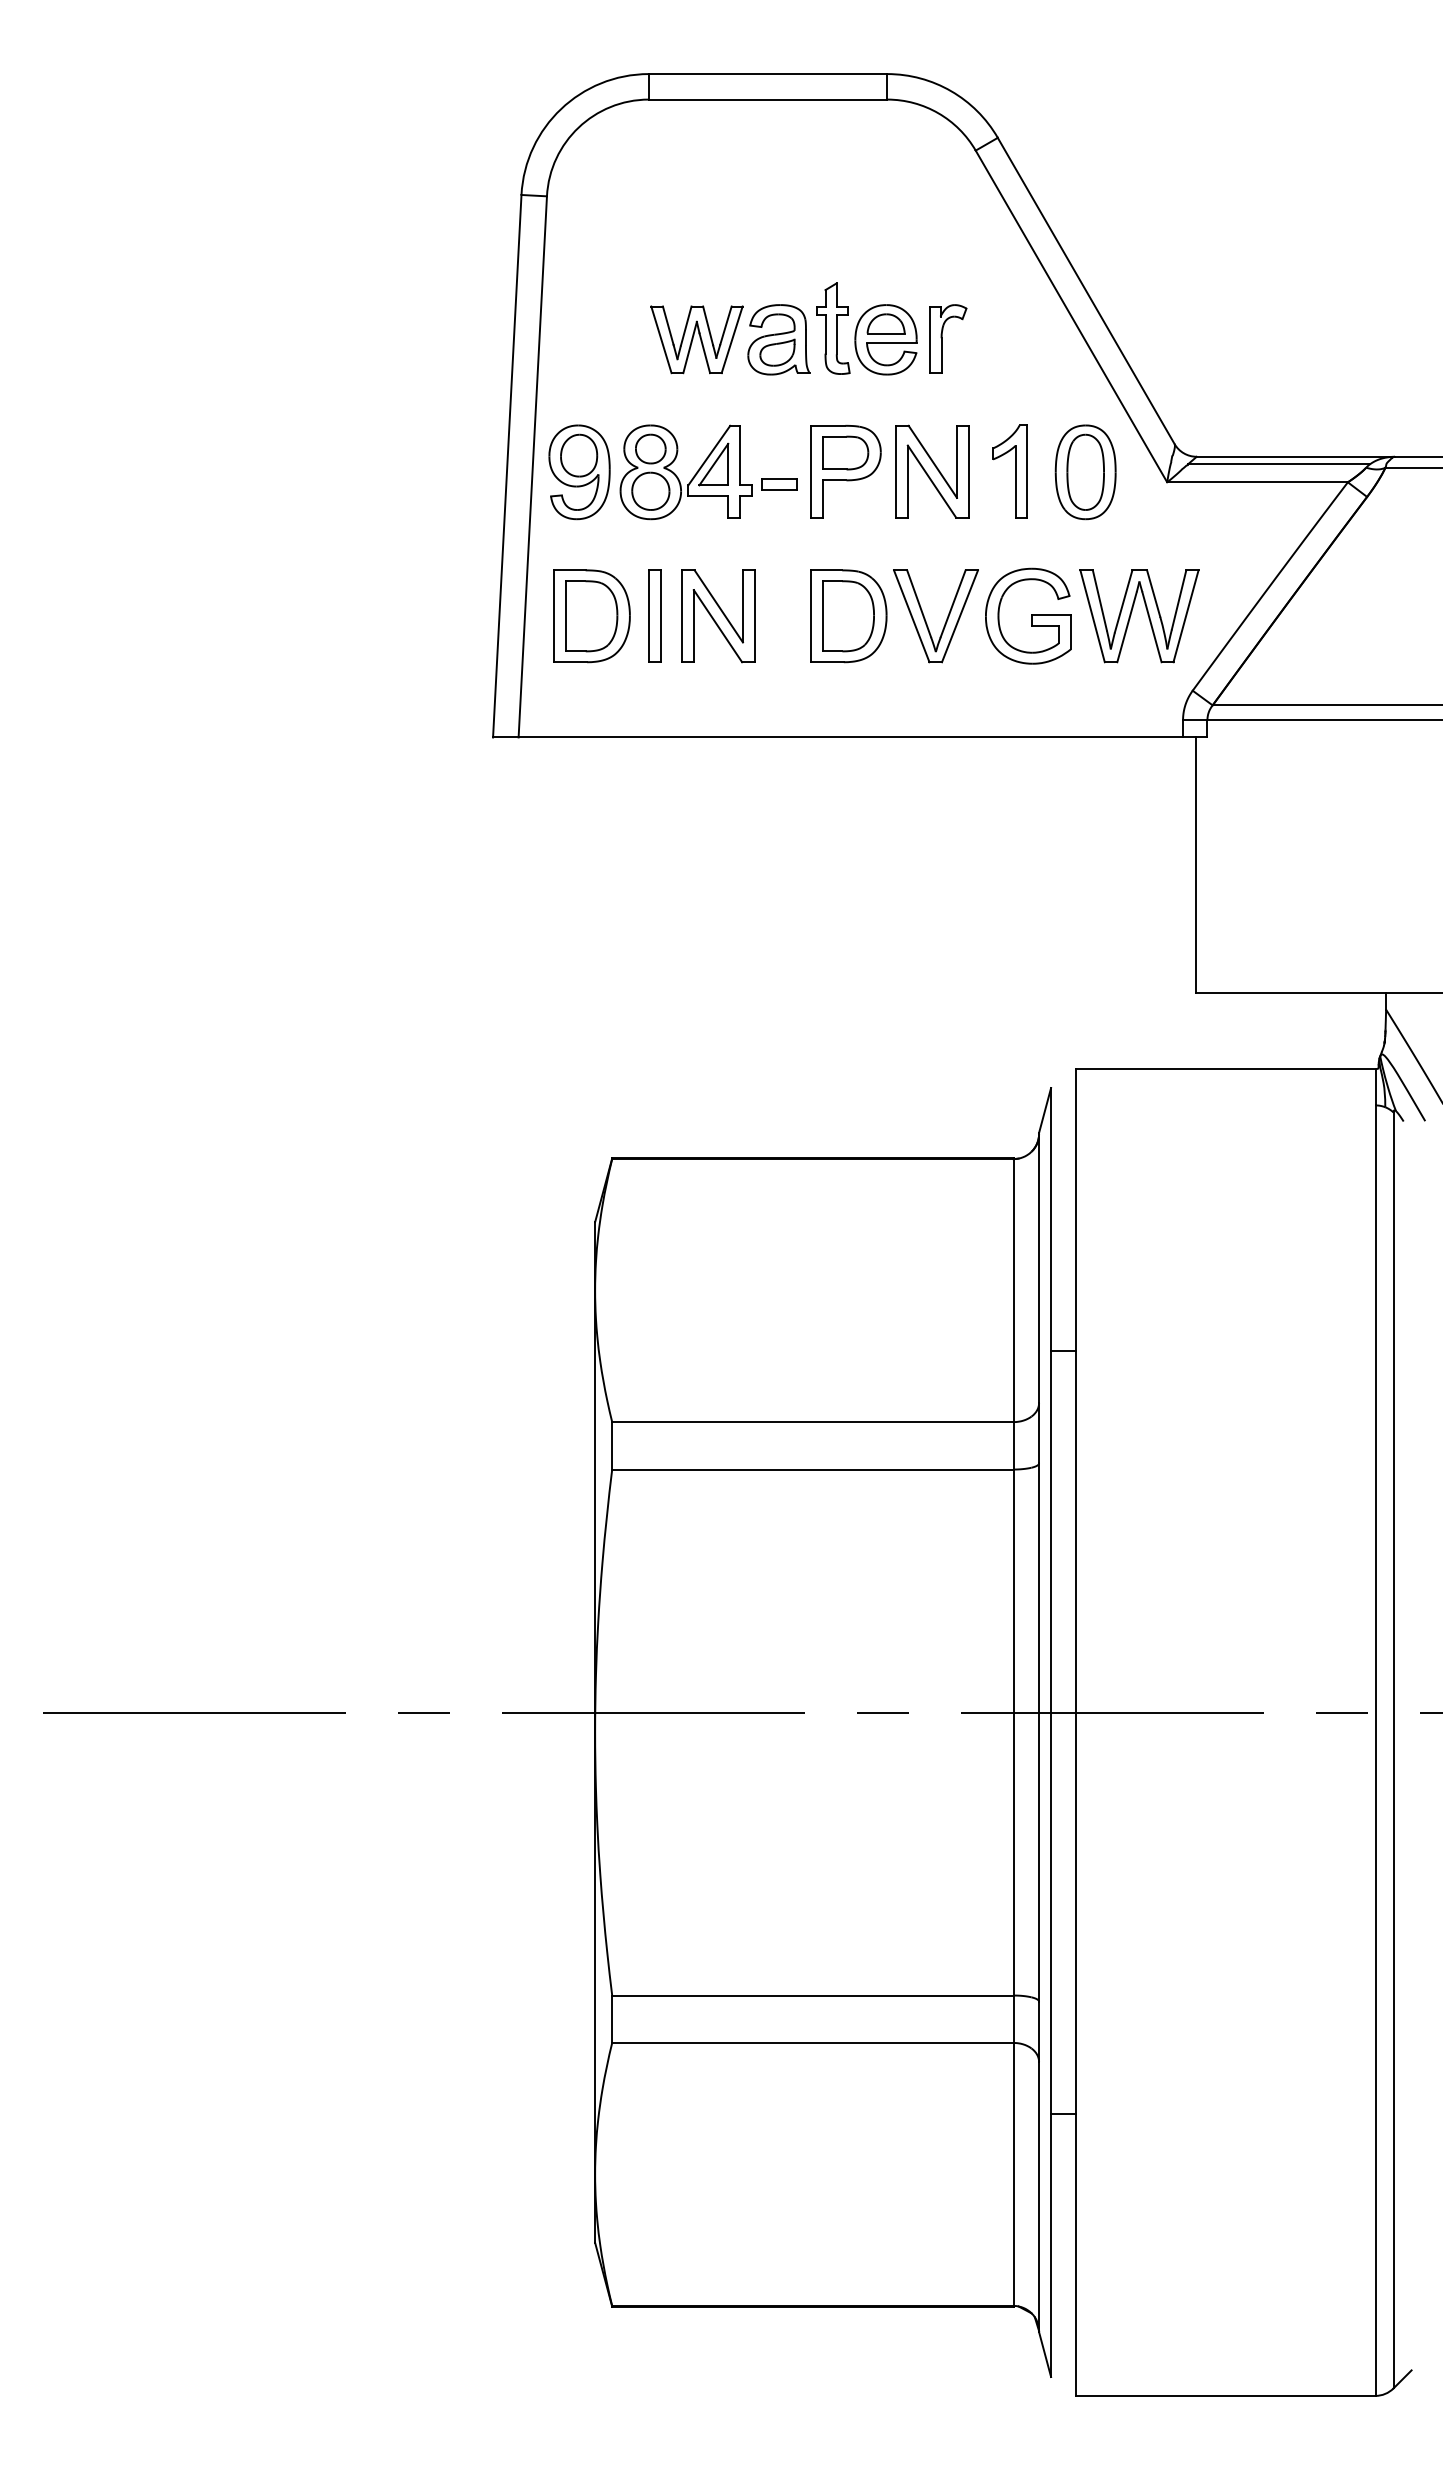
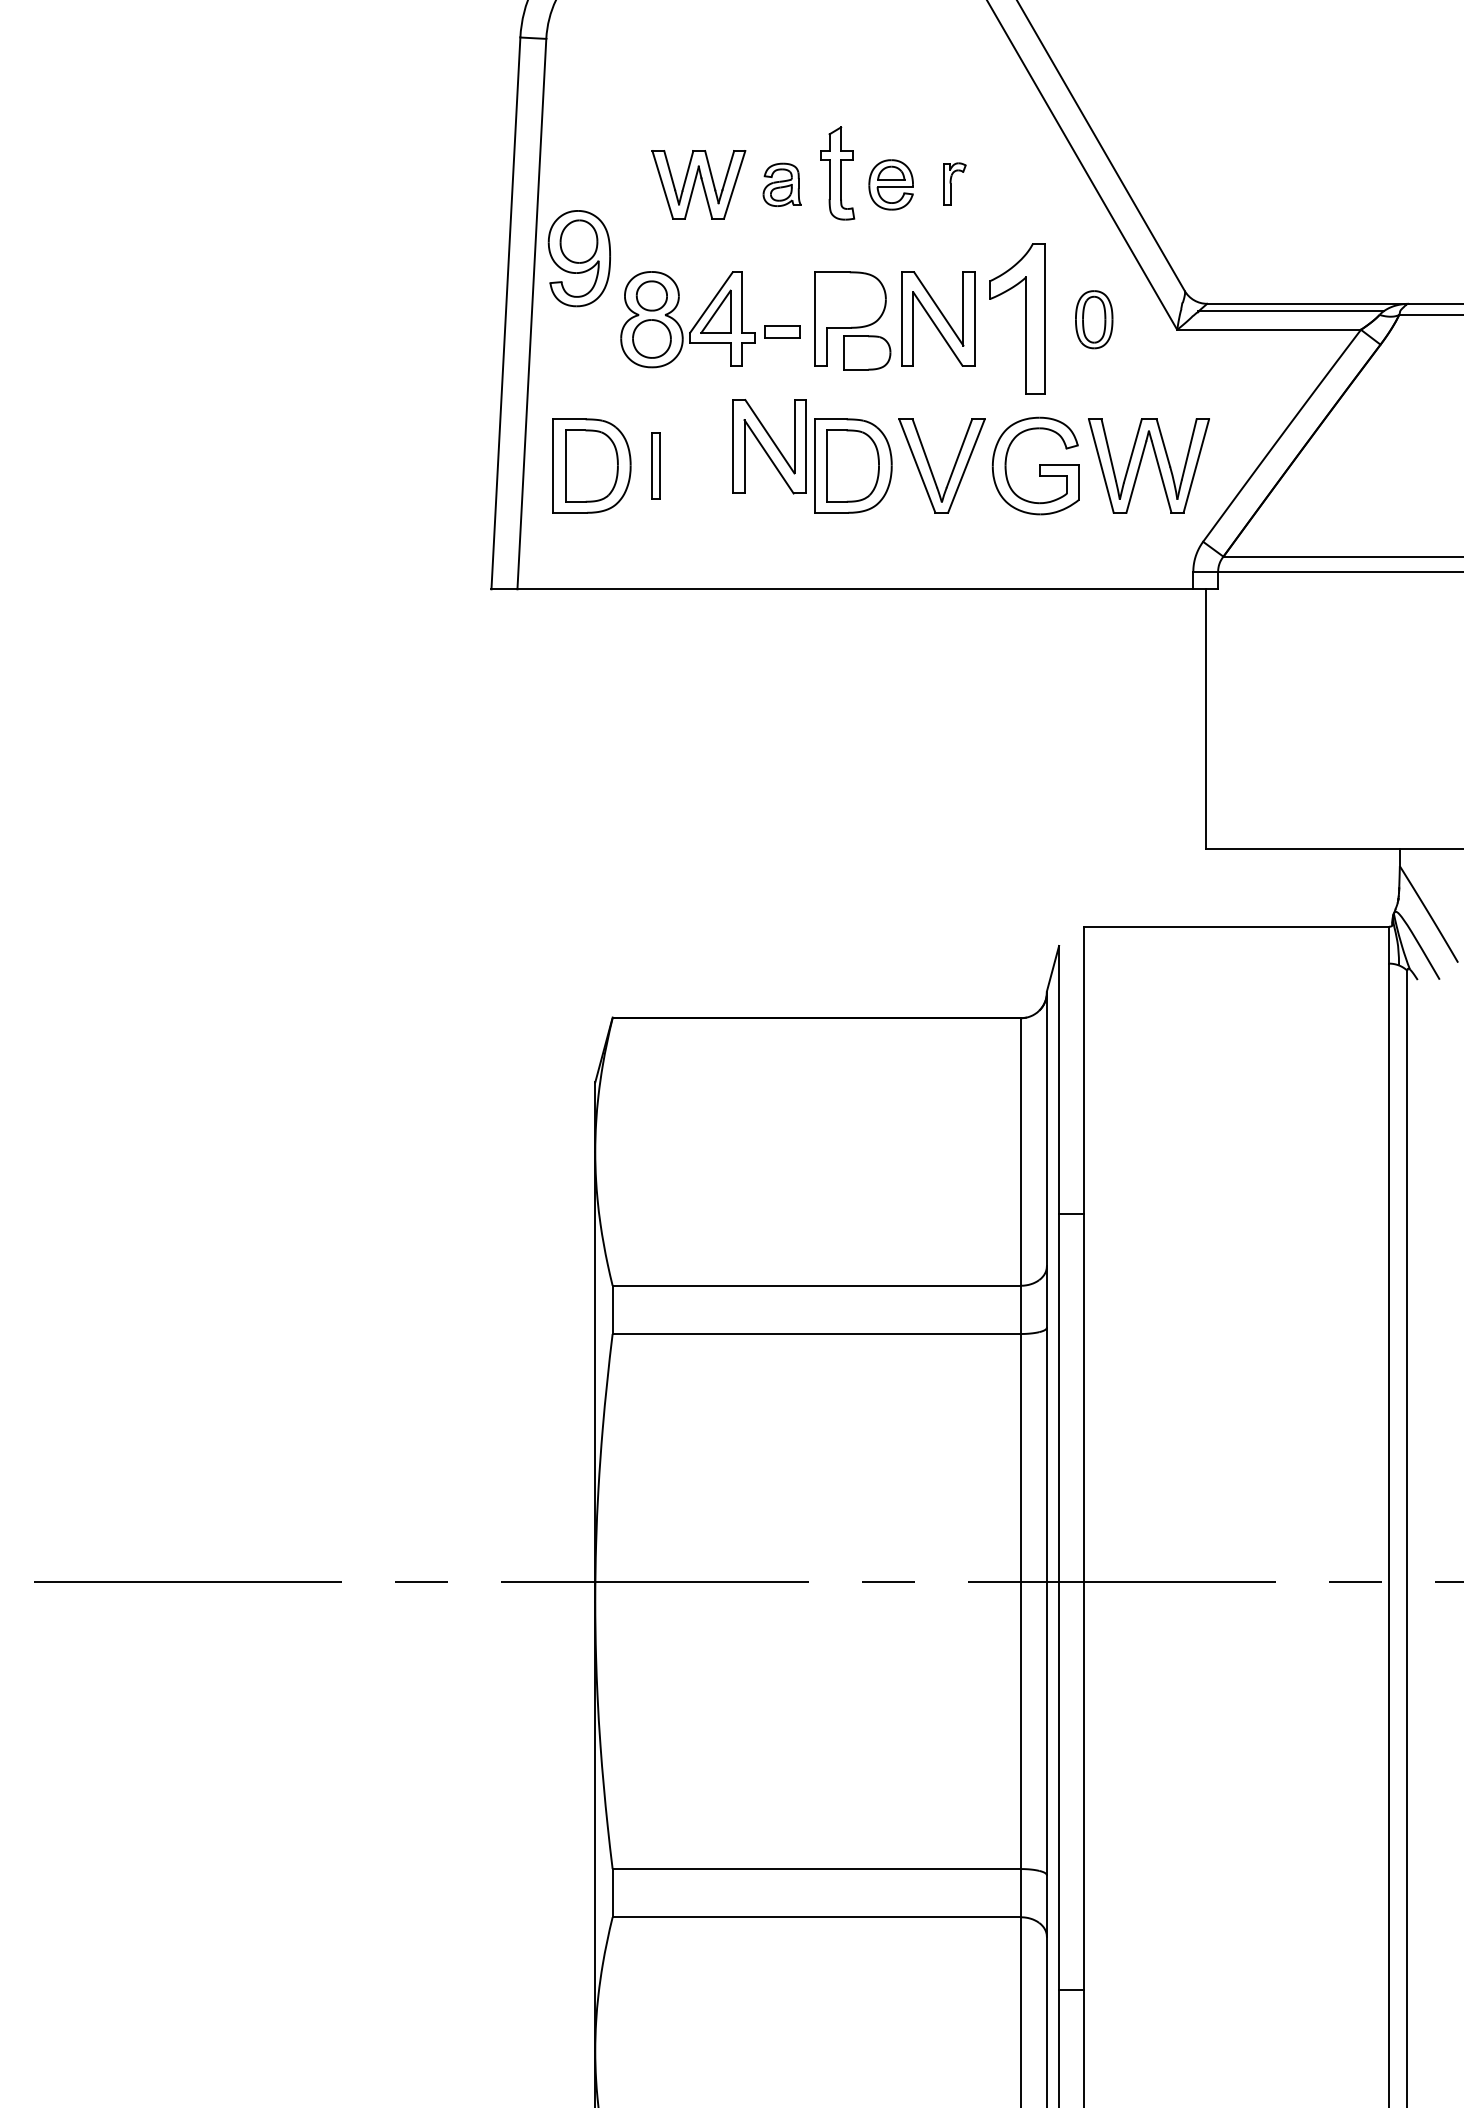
part: (948, 338) -> (954, 183), size x0.6
part: (778, 339) -> (781, 184), size x0.6
part: (885, 339) -> (890, 184), size x0.7
part: (845, 452) -> (867, 352), moved
part: (1009, 471) -> (1016, 318), size x1.6
part: (579, 472) -> (579, 258), moved
part: (1085, 472) -> (1094, 319), size x0.6
part: (654, 615) -> (655, 465), size x0.7
part: (718, 616) -> (769, 446), moved

